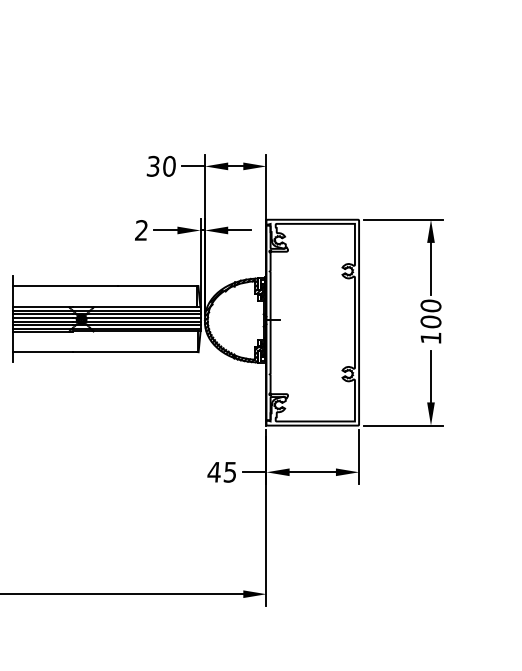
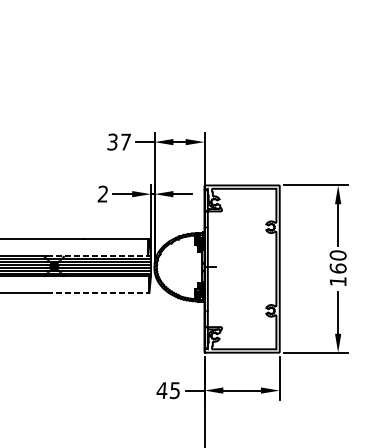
text: (169, 165) -> (125, 141), 30 -> 37
line: (136, 306) -> (98, 255), solid -> dashed
text: (430, 321) -> (337, 268), 100 -> 160
line: (135, 352) -> (98, 293), solid -> dashed

